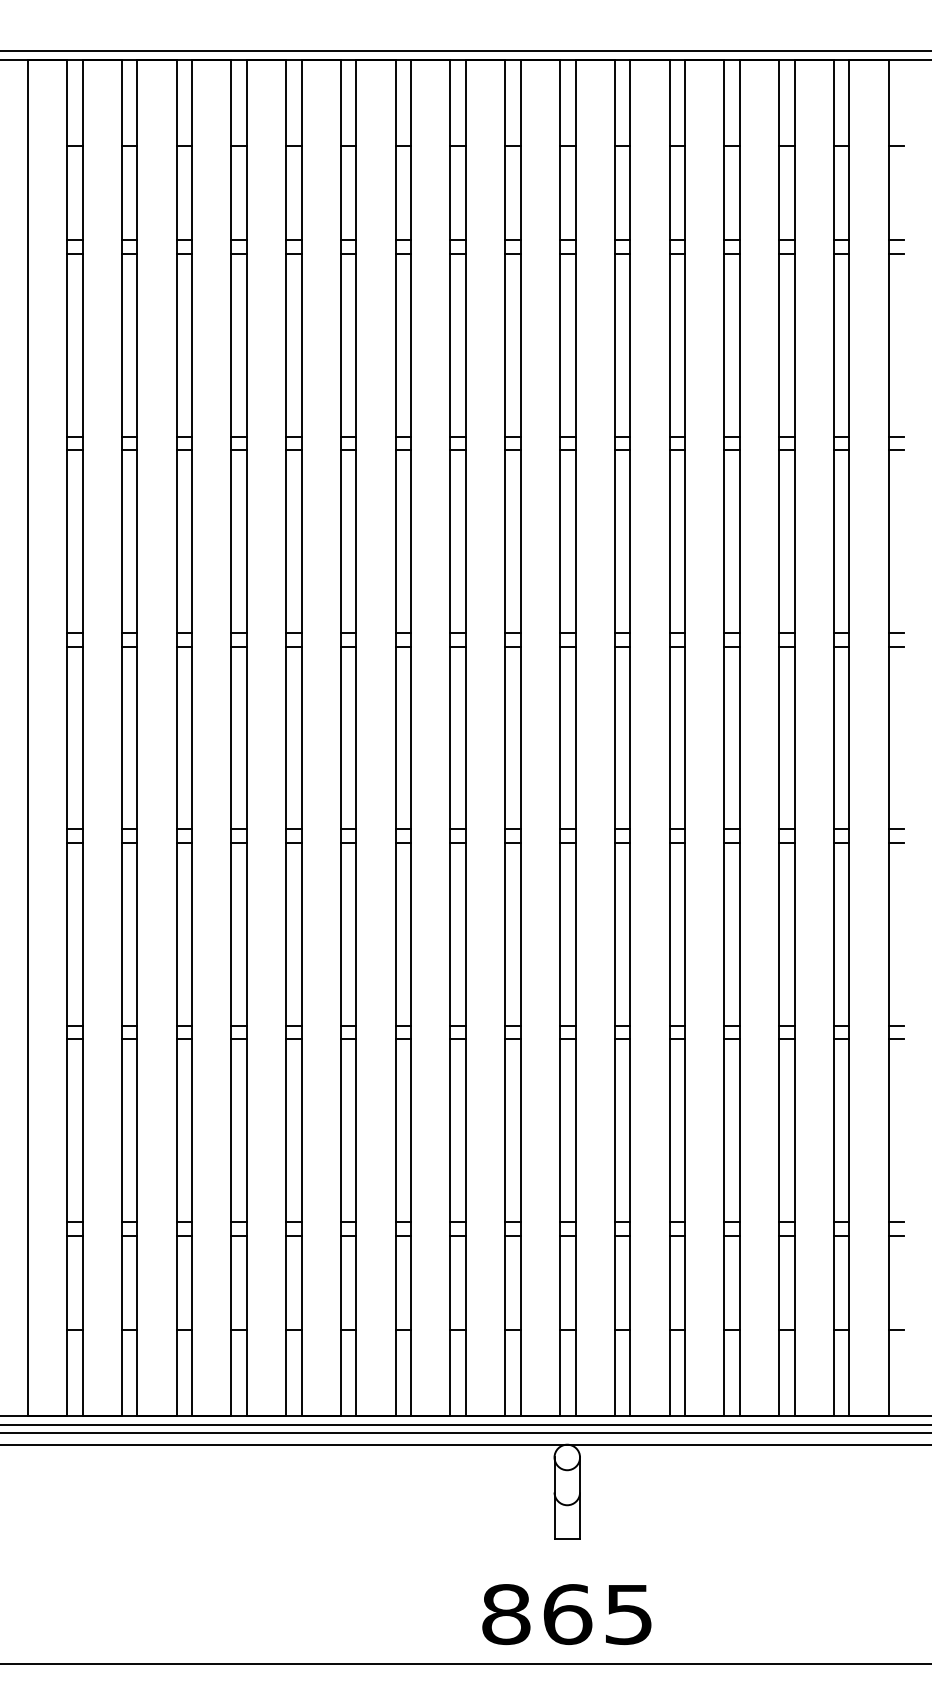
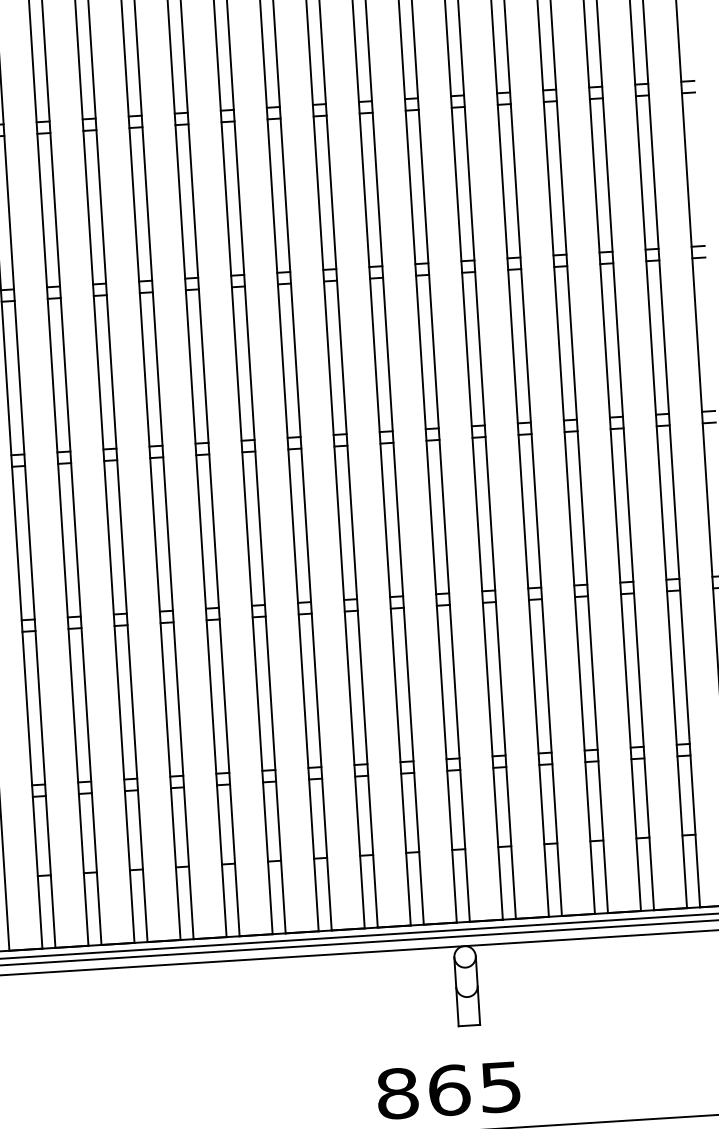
text: (566, 1614) -> (448, 1090), moved

